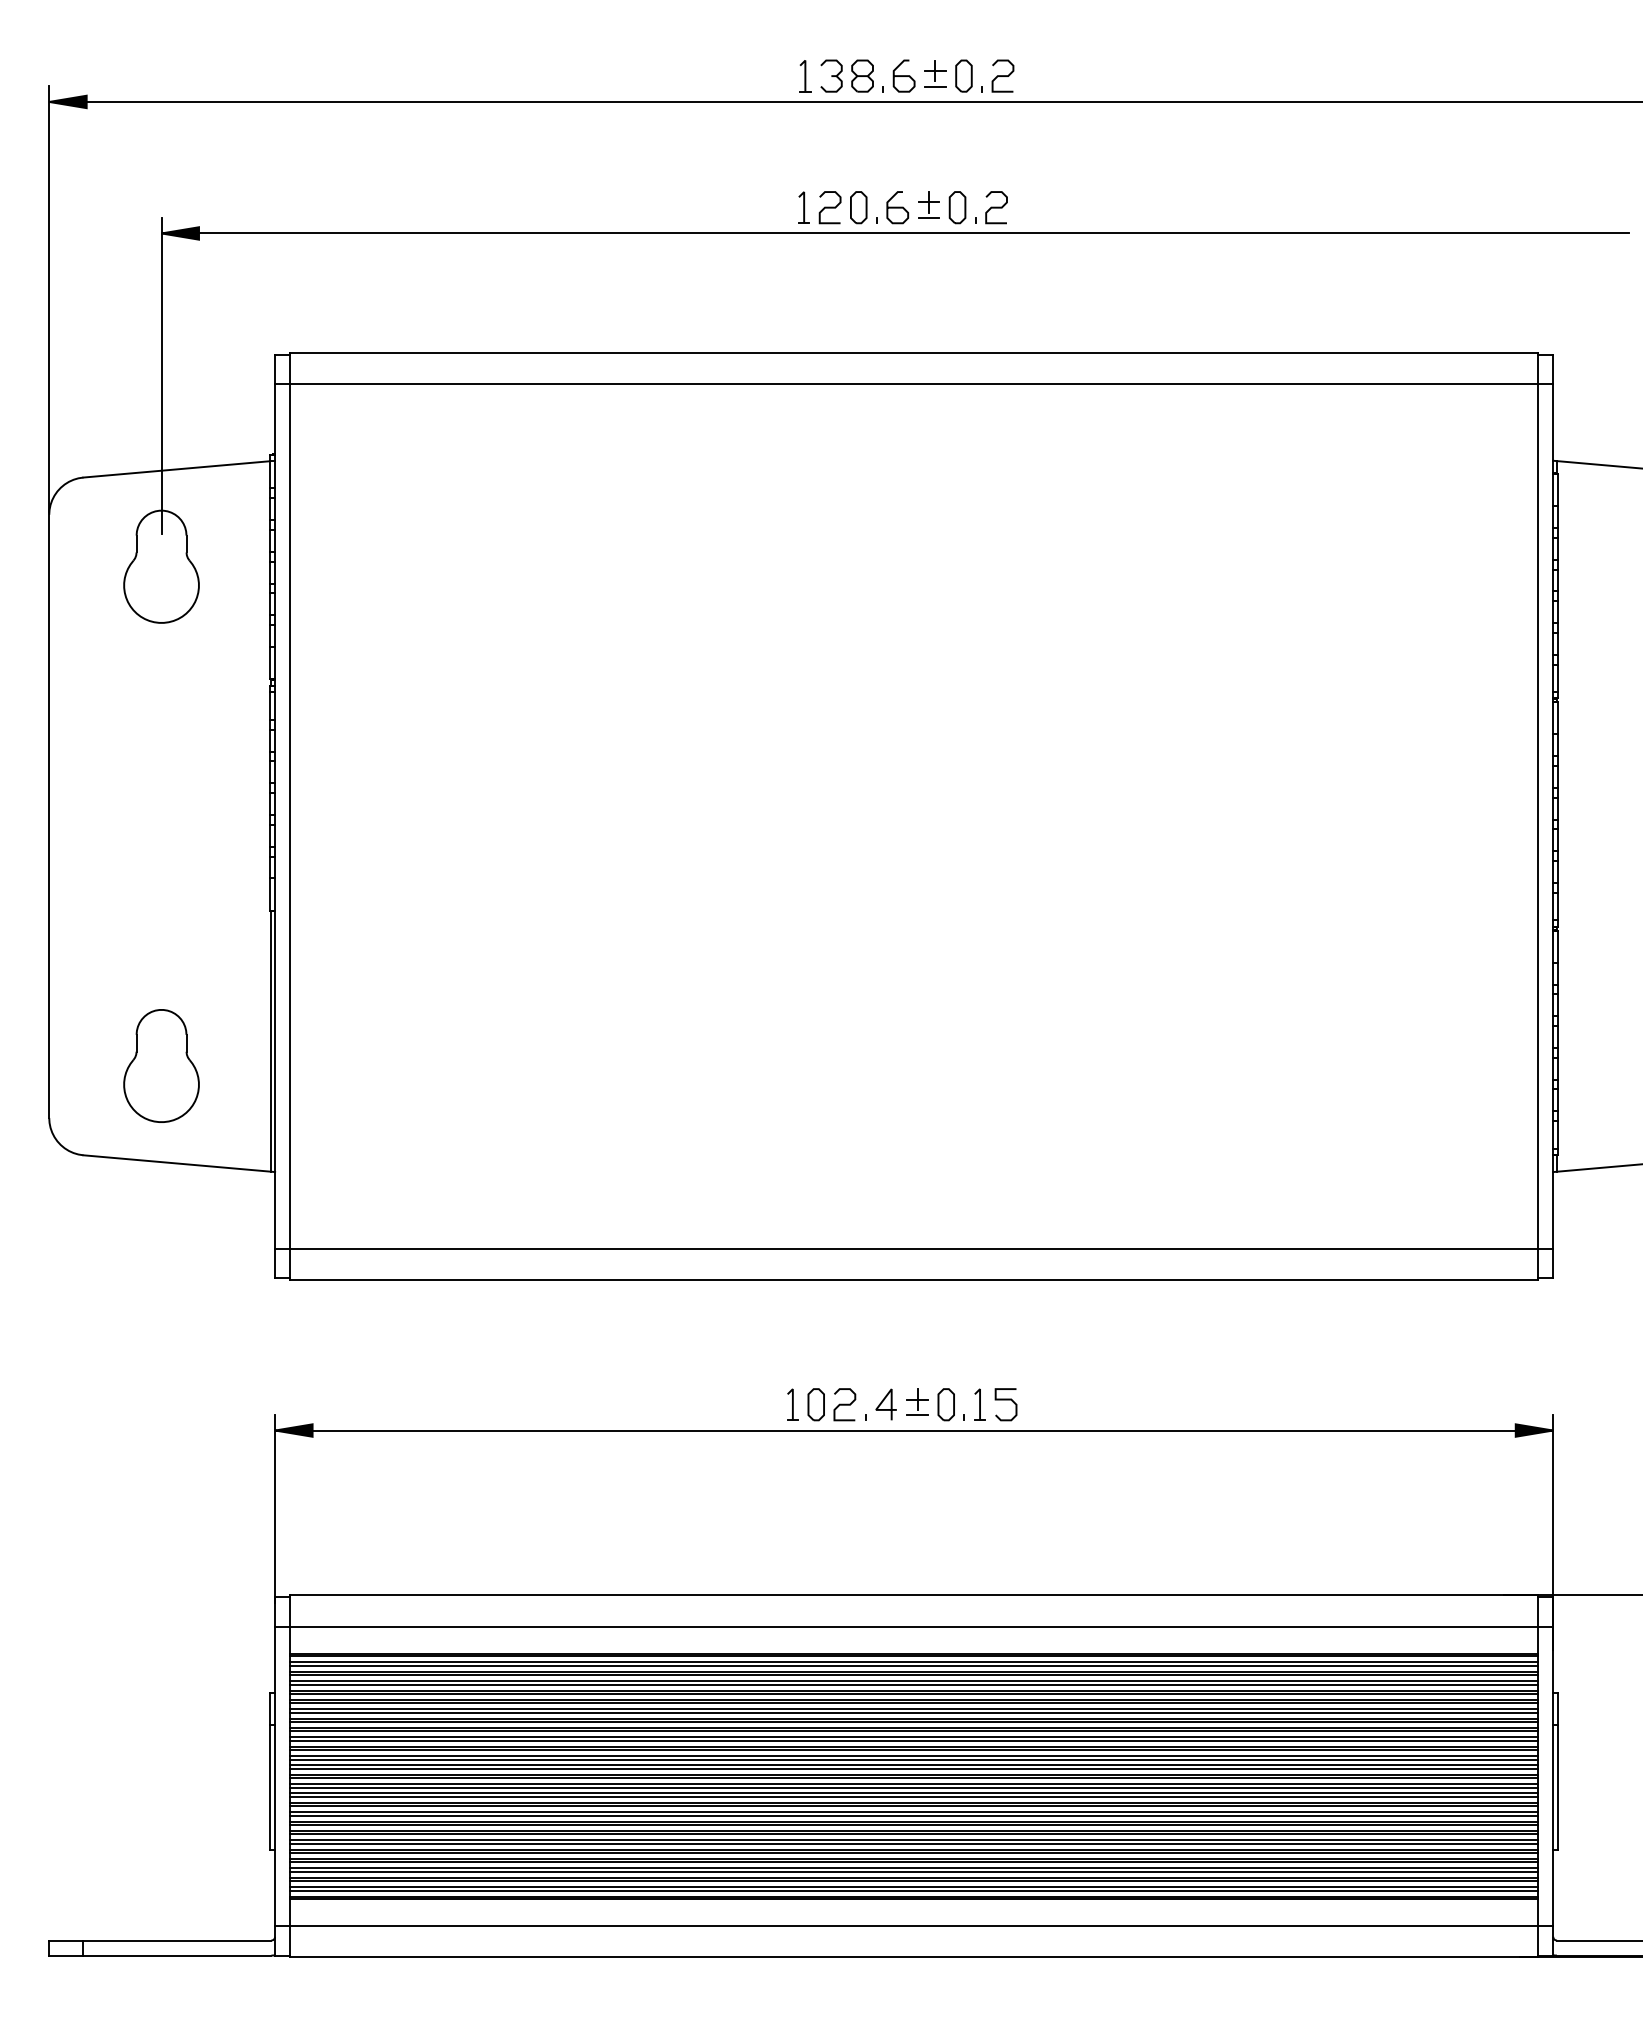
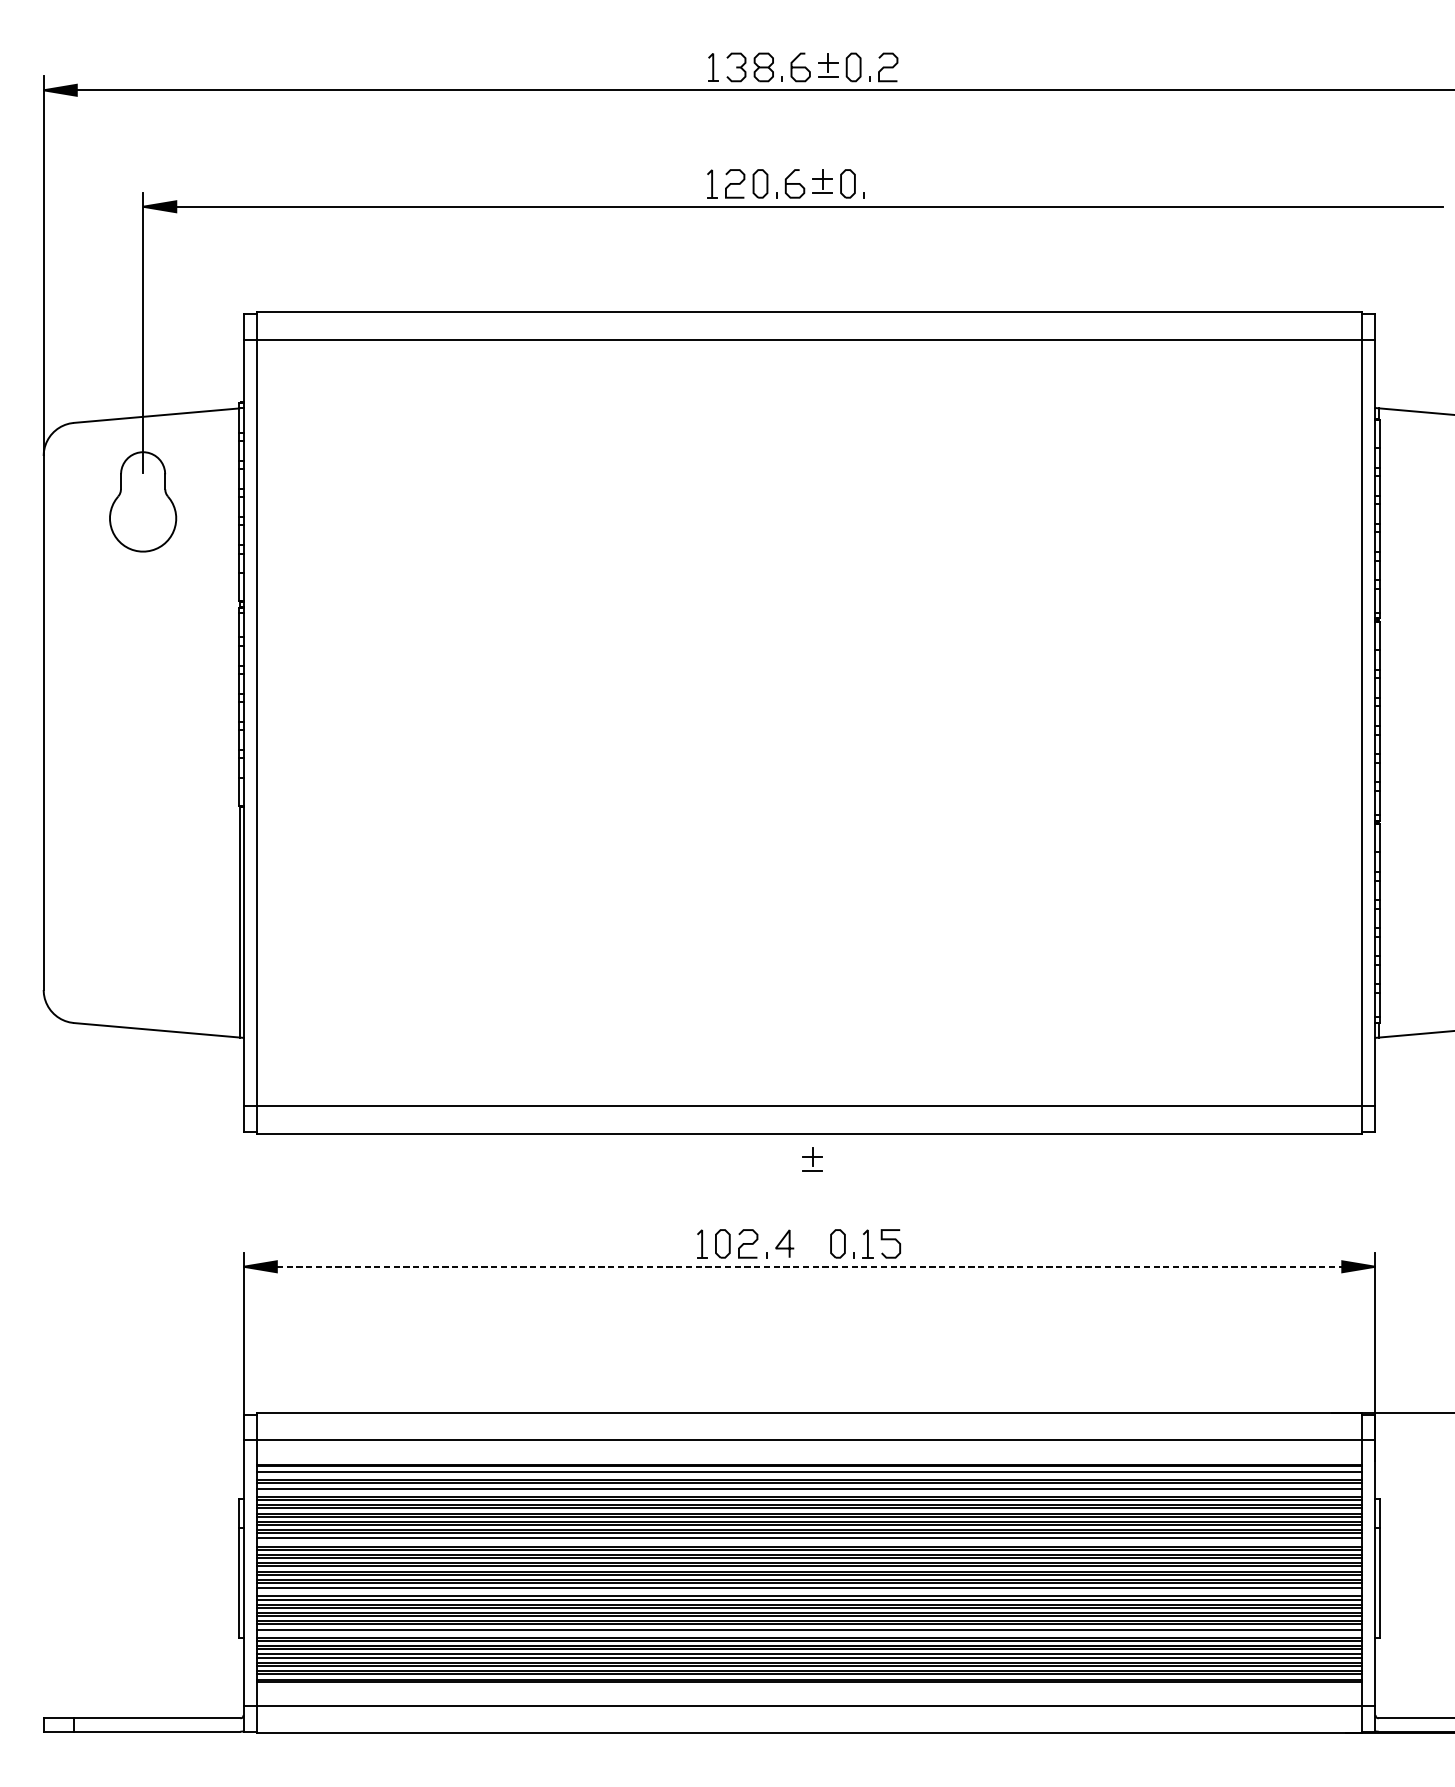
curve: (996, 207) -> (882, 183), removed
part: (161, 1065) -> (143, 943), removed
part: (917, 1401) -> (812, 1158), moved
line: (914, 1430) -> (809, 1266), solid -> dashed
line: (914, 1665) -> (809, 1474), removed
line: (914, 1684) -> (809, 1491), removed
line: (914, 1740) -> (809, 1541), removed
line: (914, 1796) -> (809, 1590), removed
line: (914, 1843) -> (809, 1632), removed

